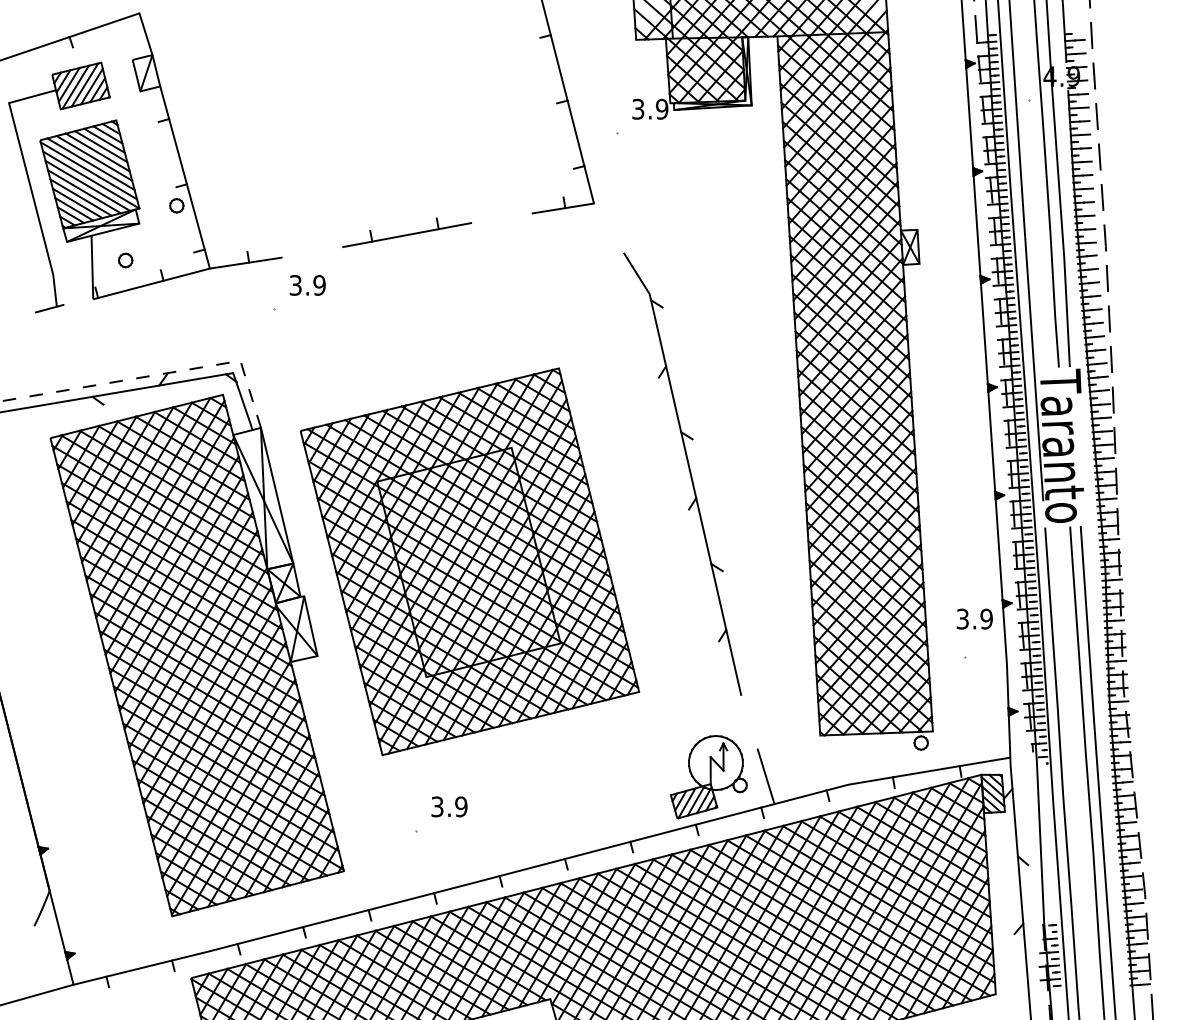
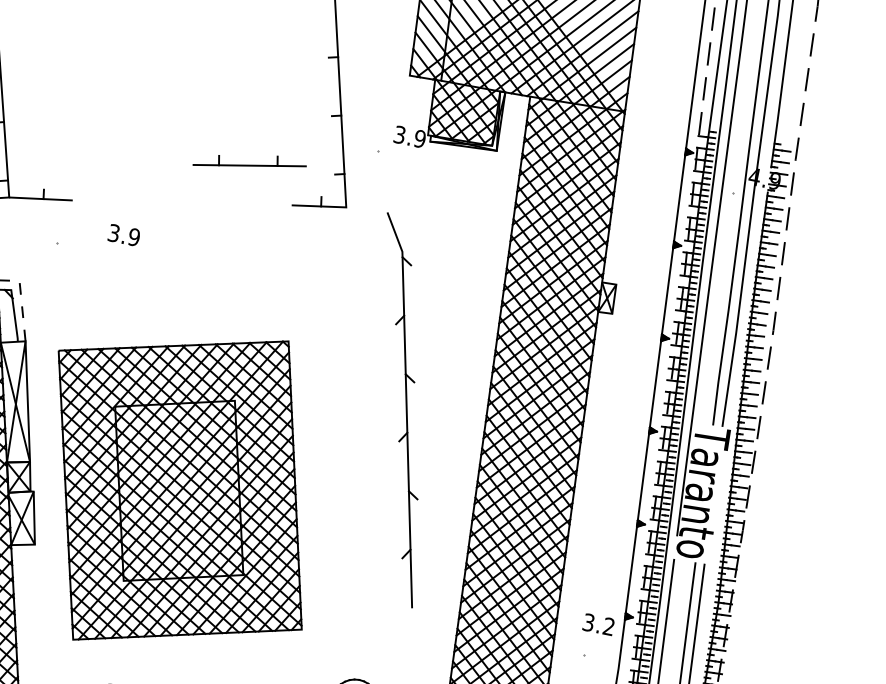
part: (406, 232) -> (249, 163), moved
text: (307, 285) -> (124, 235), moved
part: (689, 473) -> (405, 410), moved
text: (986, 618) -> (609, 626), 3.9 -> 3.2

